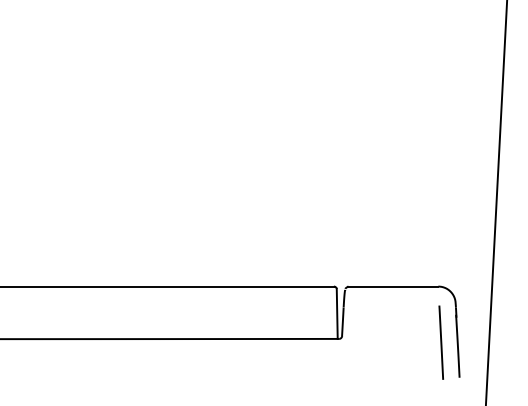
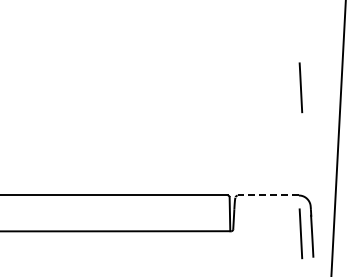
line: (440, 128) -> (300, 87), added
line: (393, 286) -> (268, 195), solid -> dashed

